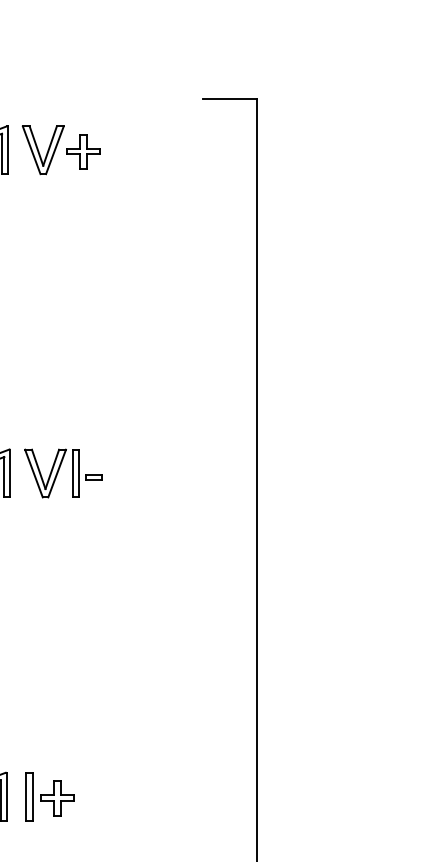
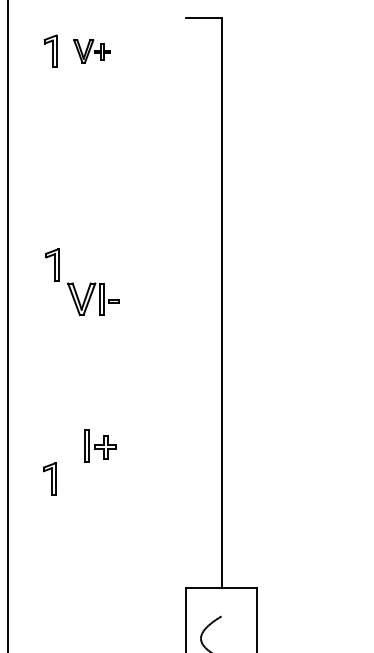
part: (60, 150) -> (91, 51), size x0.7
part: (63, 473) -> (93, 299), moved
part: (49, 795) -> (100, 445), moved

